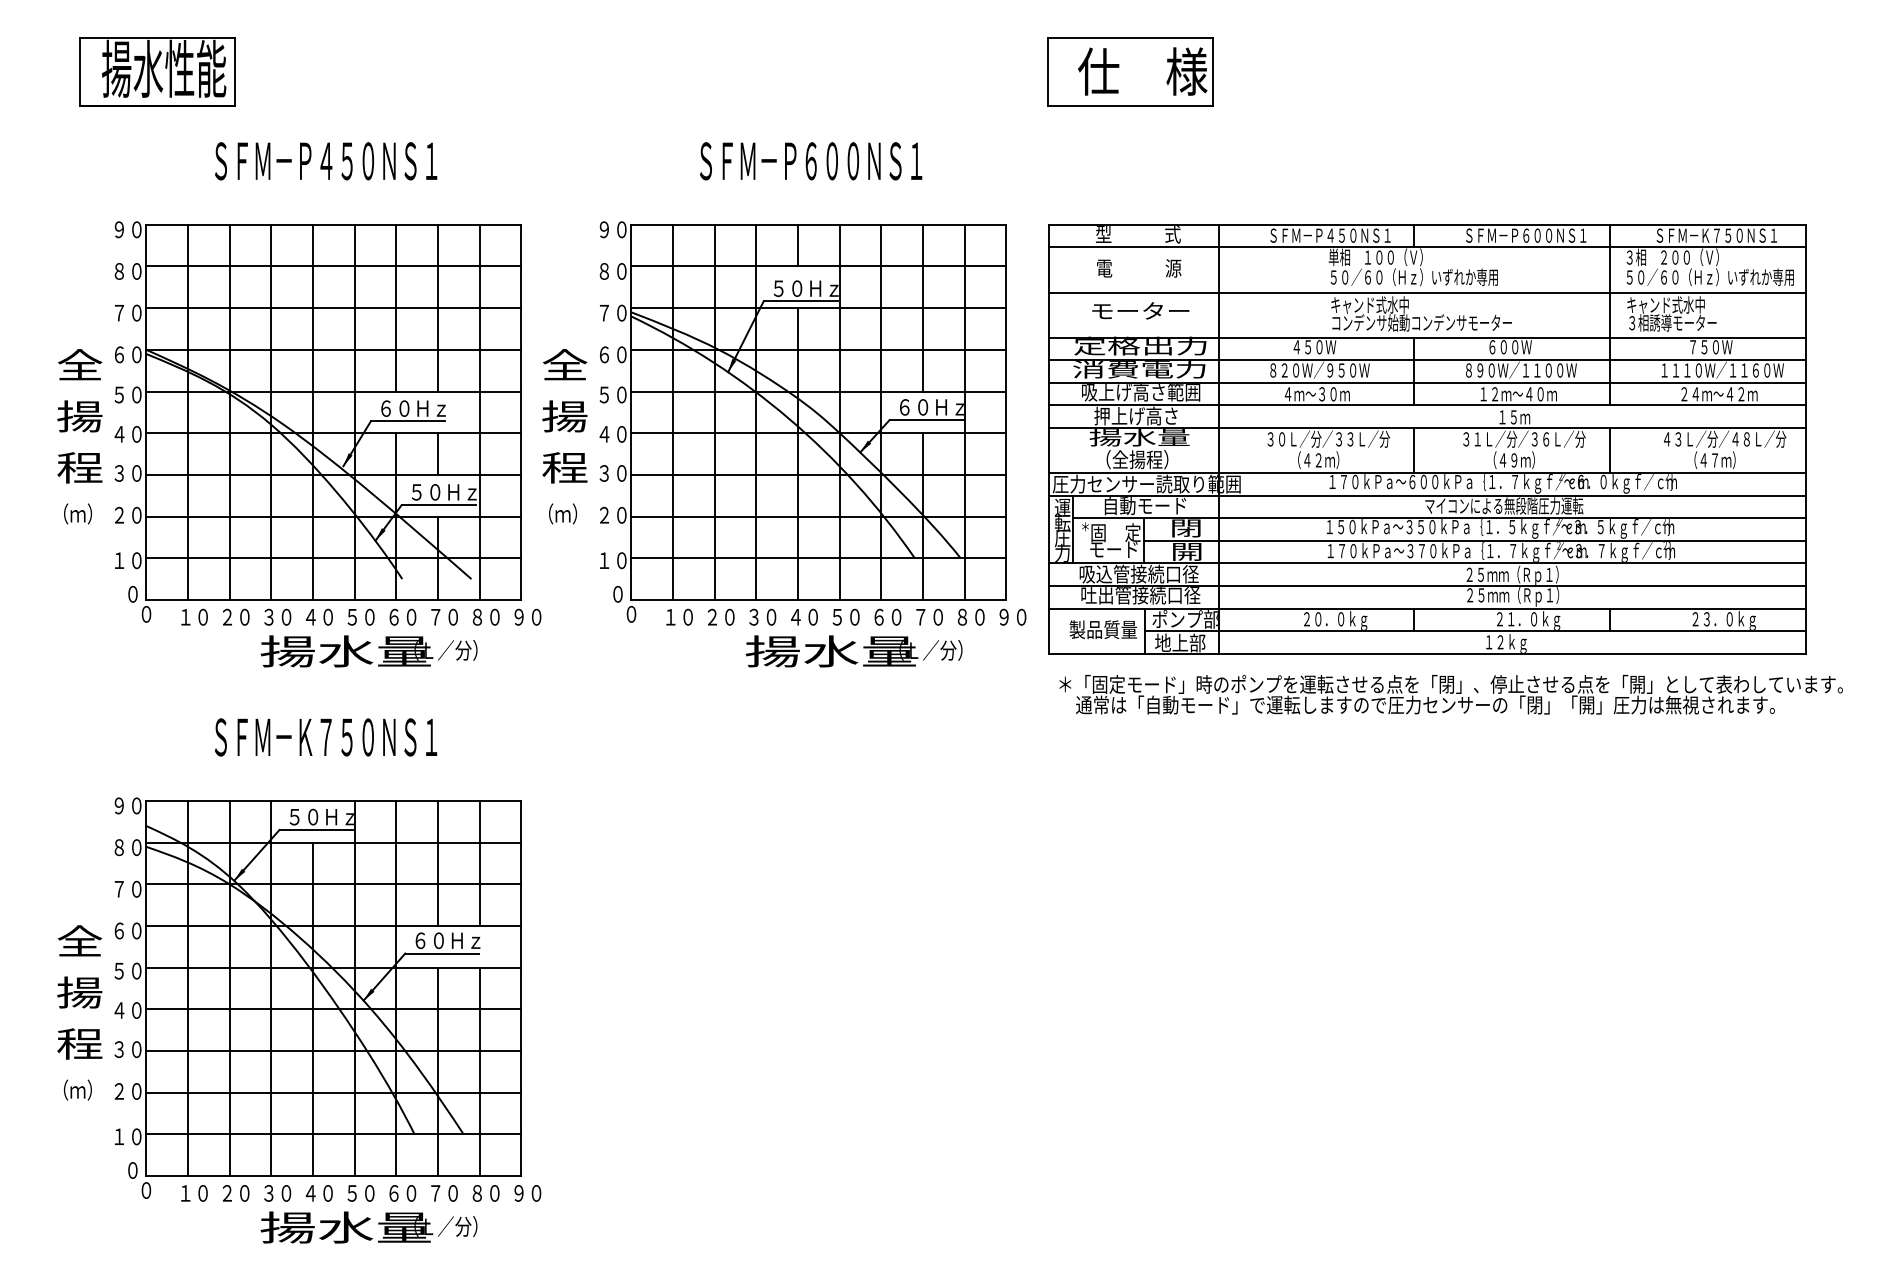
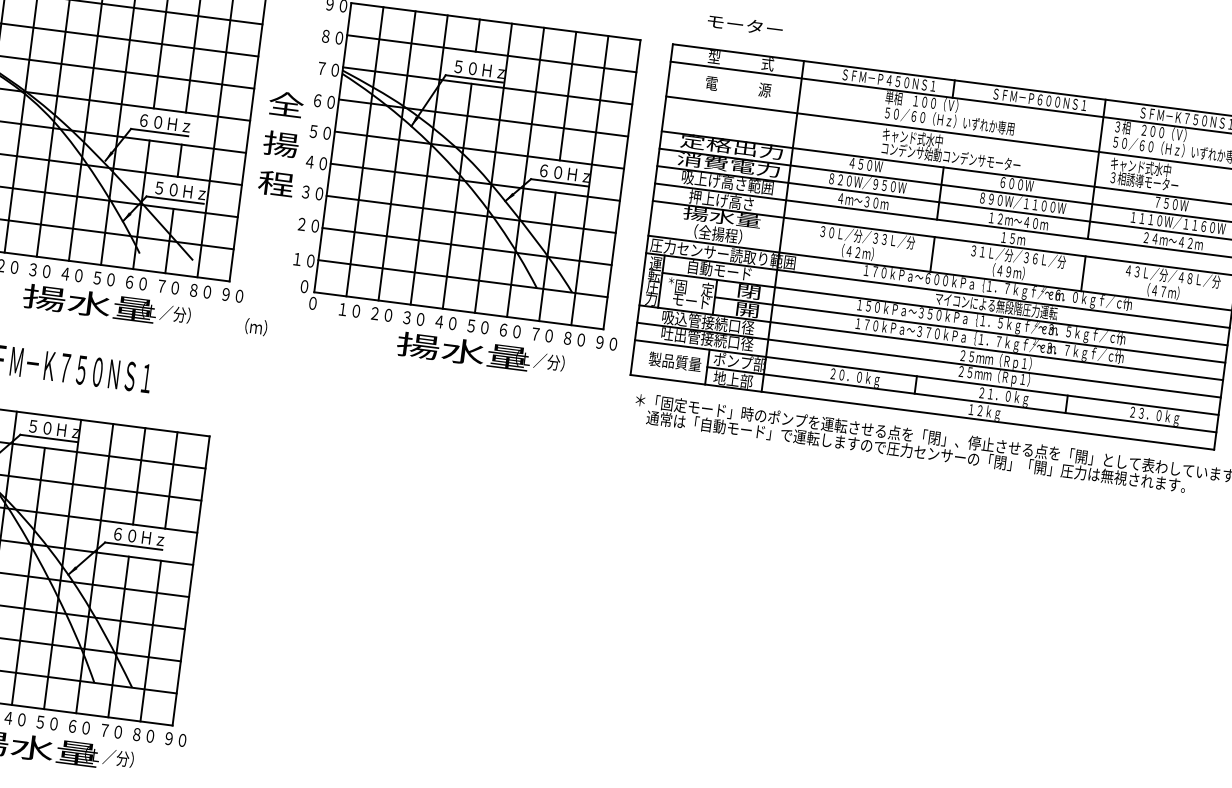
text: (1140, 310) -> (745, 25), moved
text: (562, 513) -> (255, 326), moved

